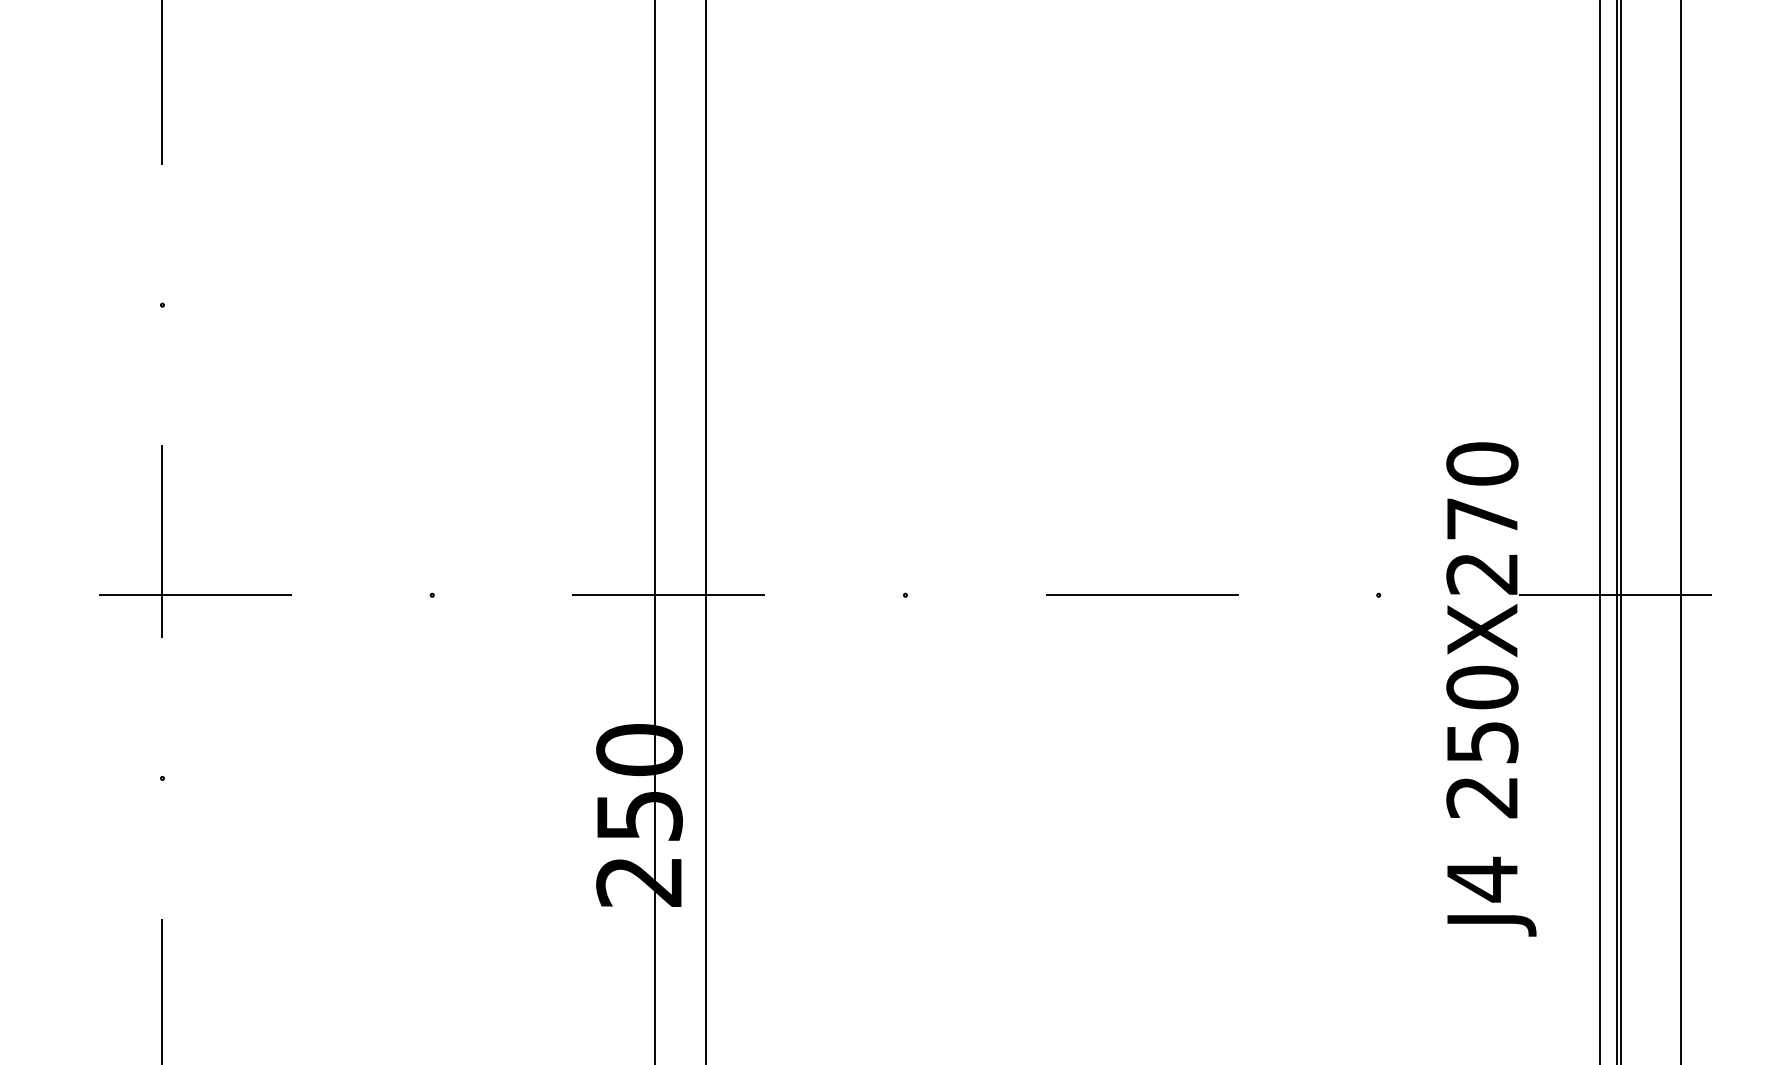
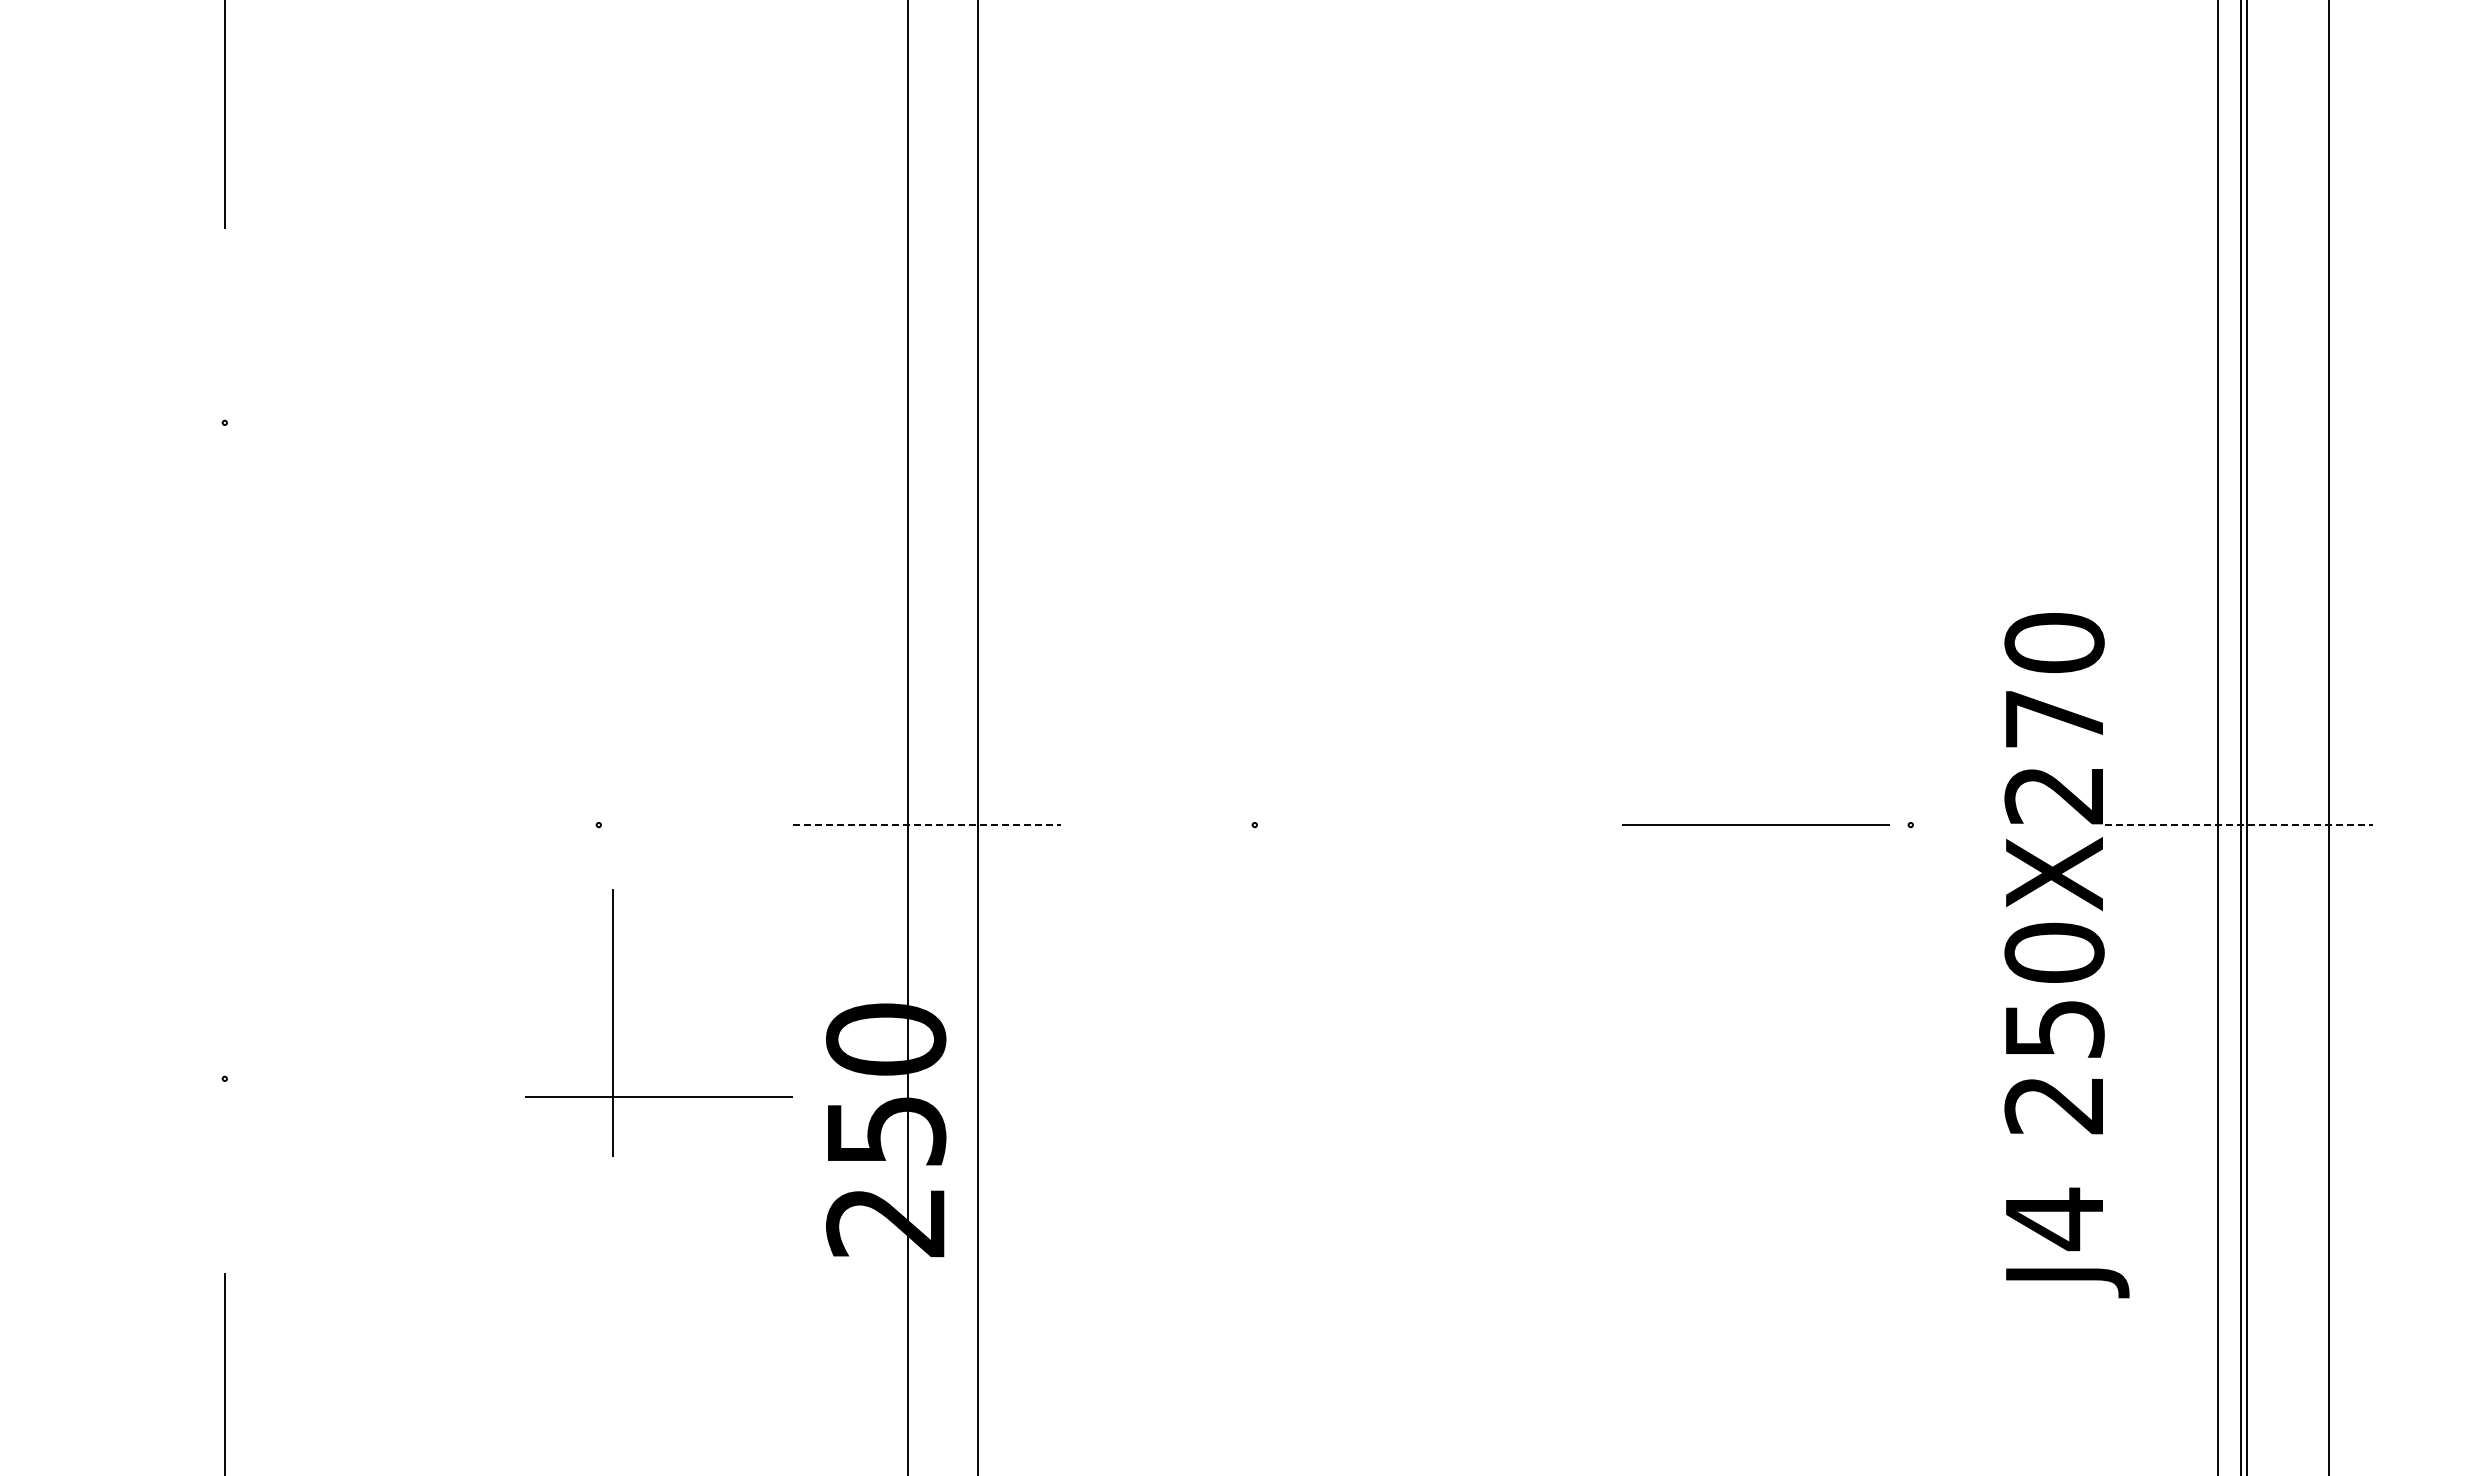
part: (162, 541) -> (613, 1022), moved
line: (1141, 594) -> (1755, 824), moved
line: (668, 595) -> (926, 825), solid -> dashed
line: (1615, 595) -> (2238, 825), solid -> dashed

